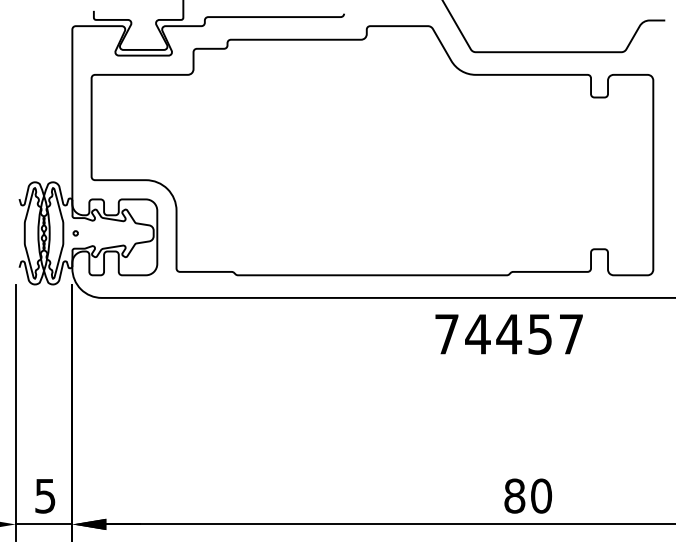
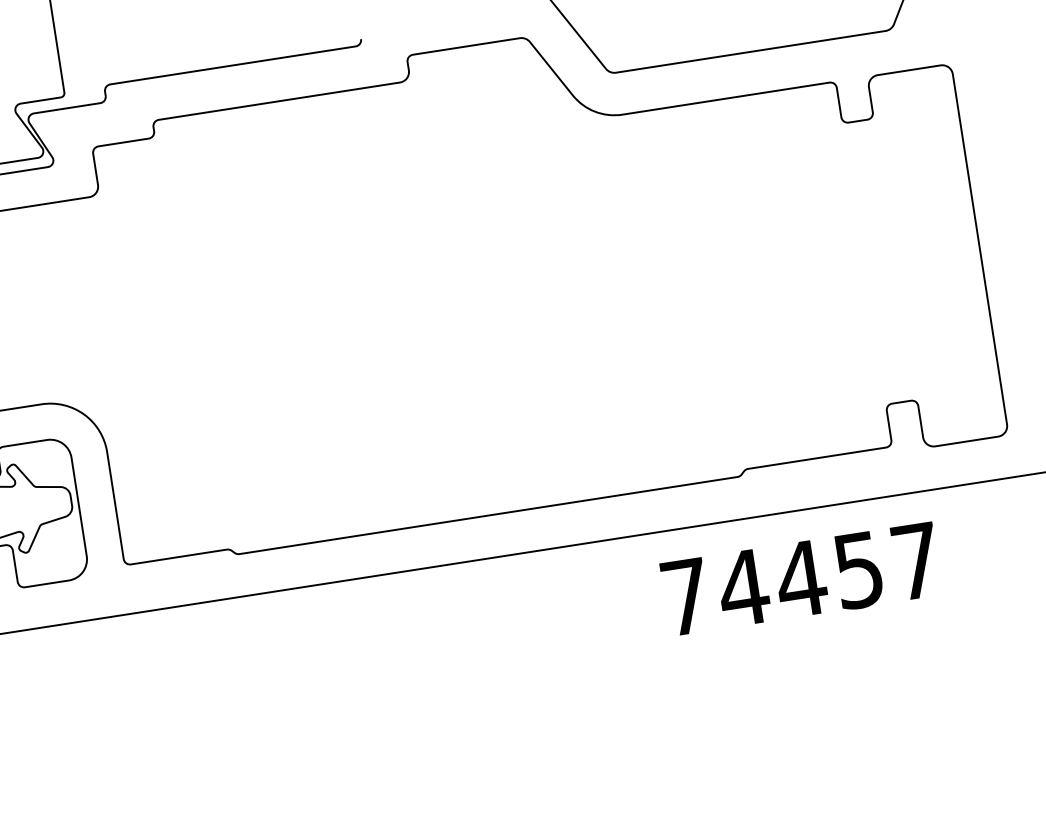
text: (508, 334) -> (800, 579), moved

